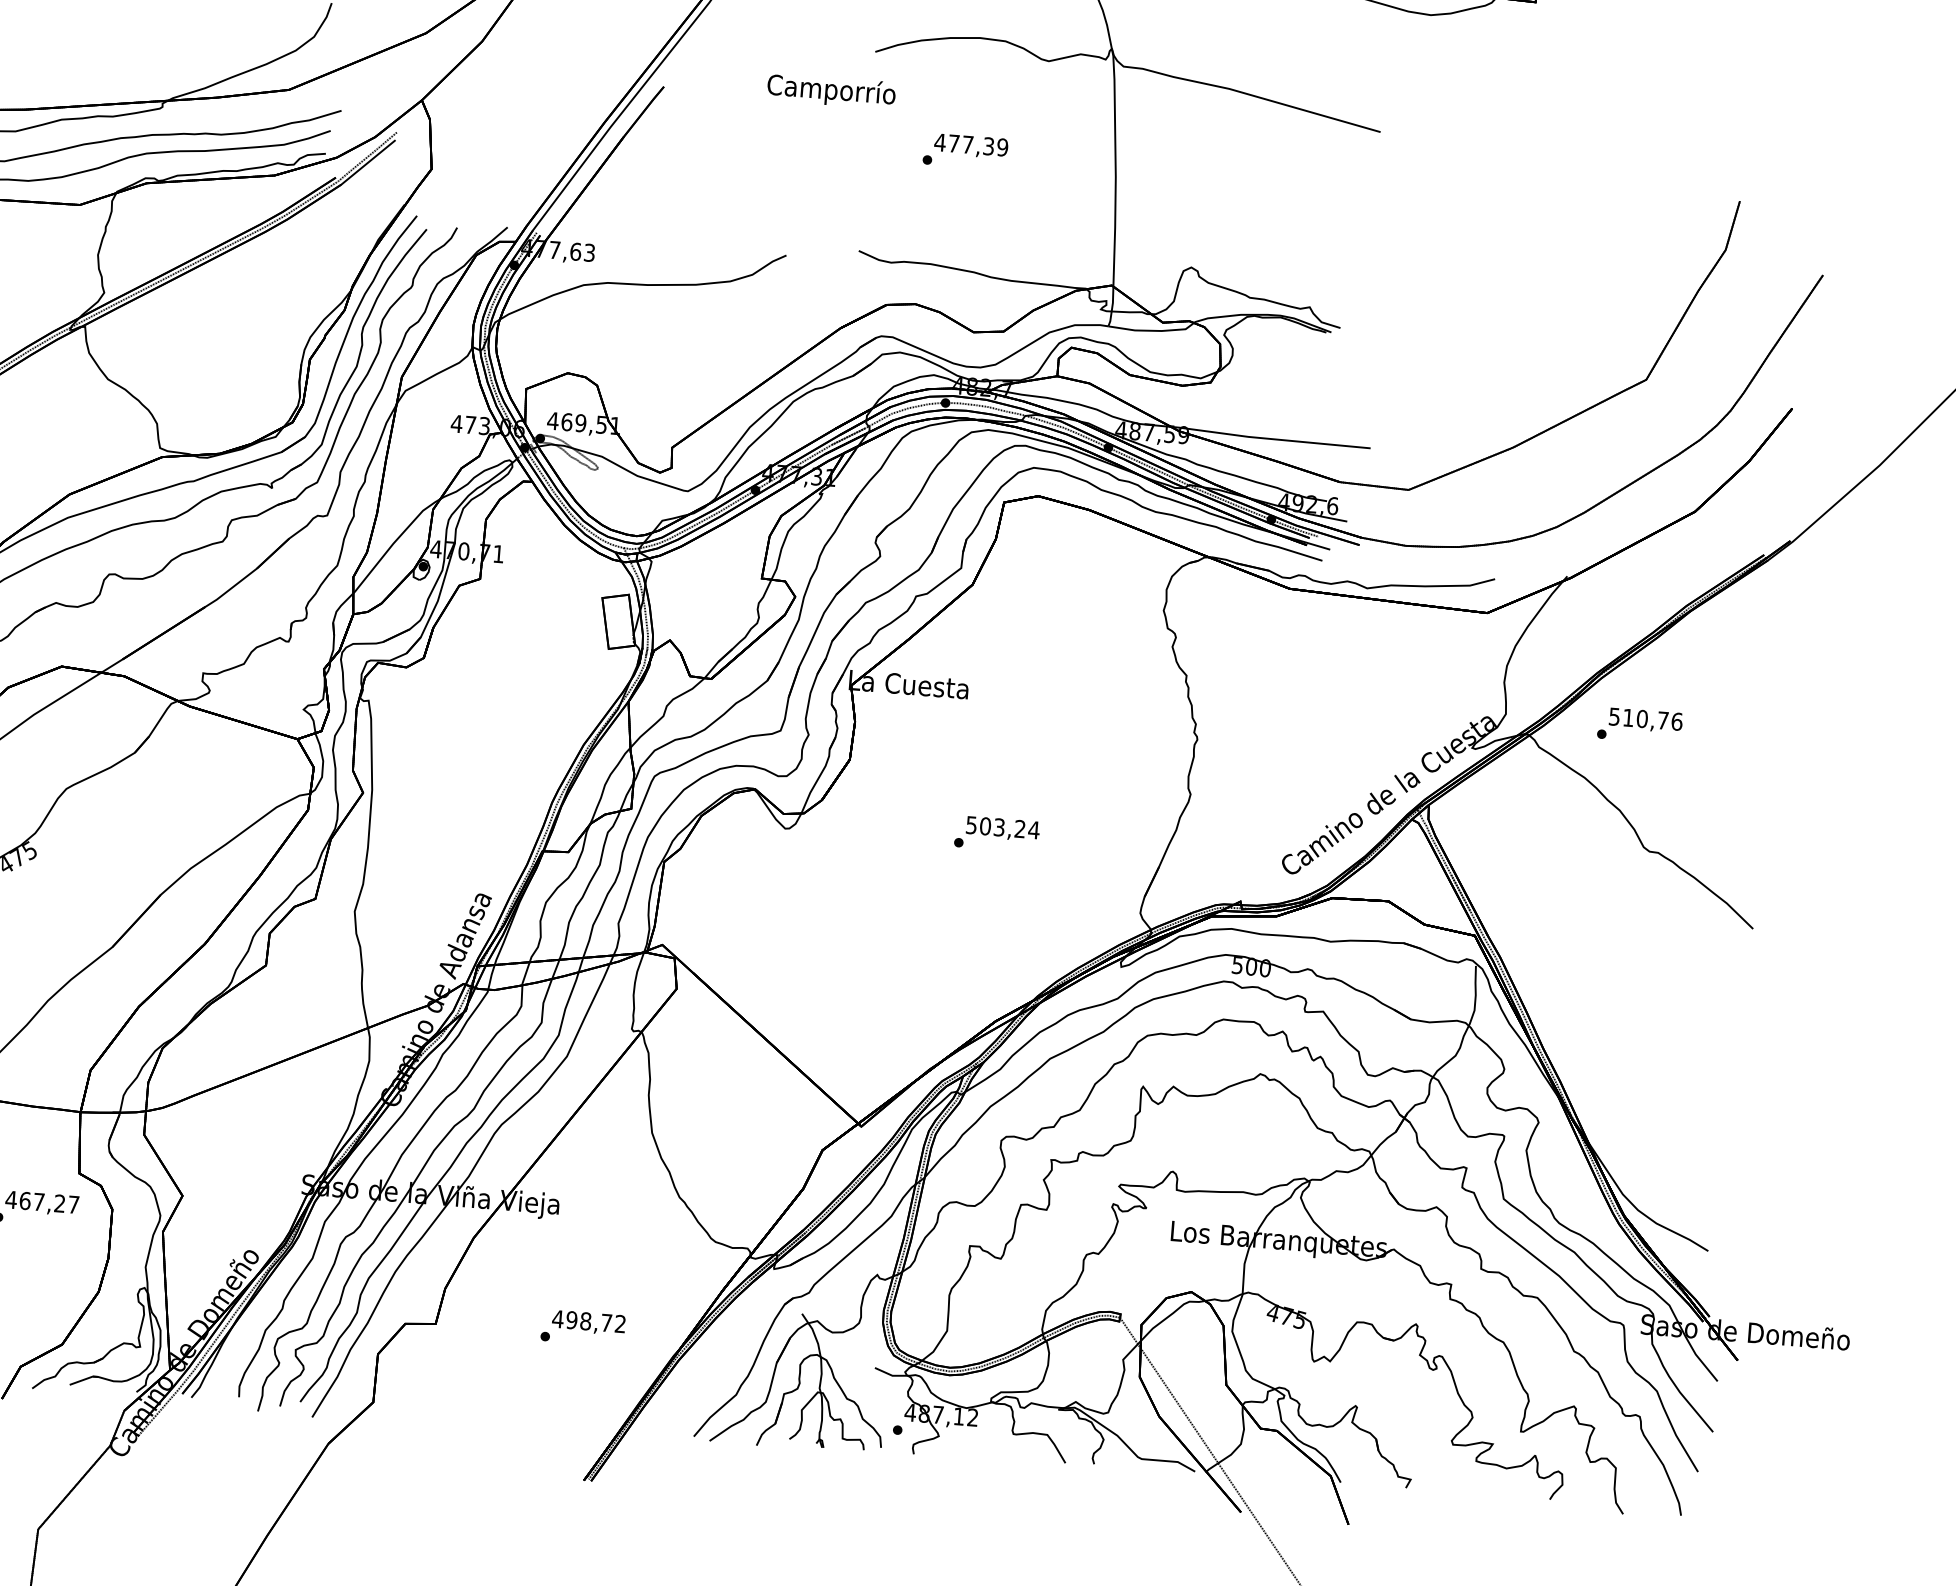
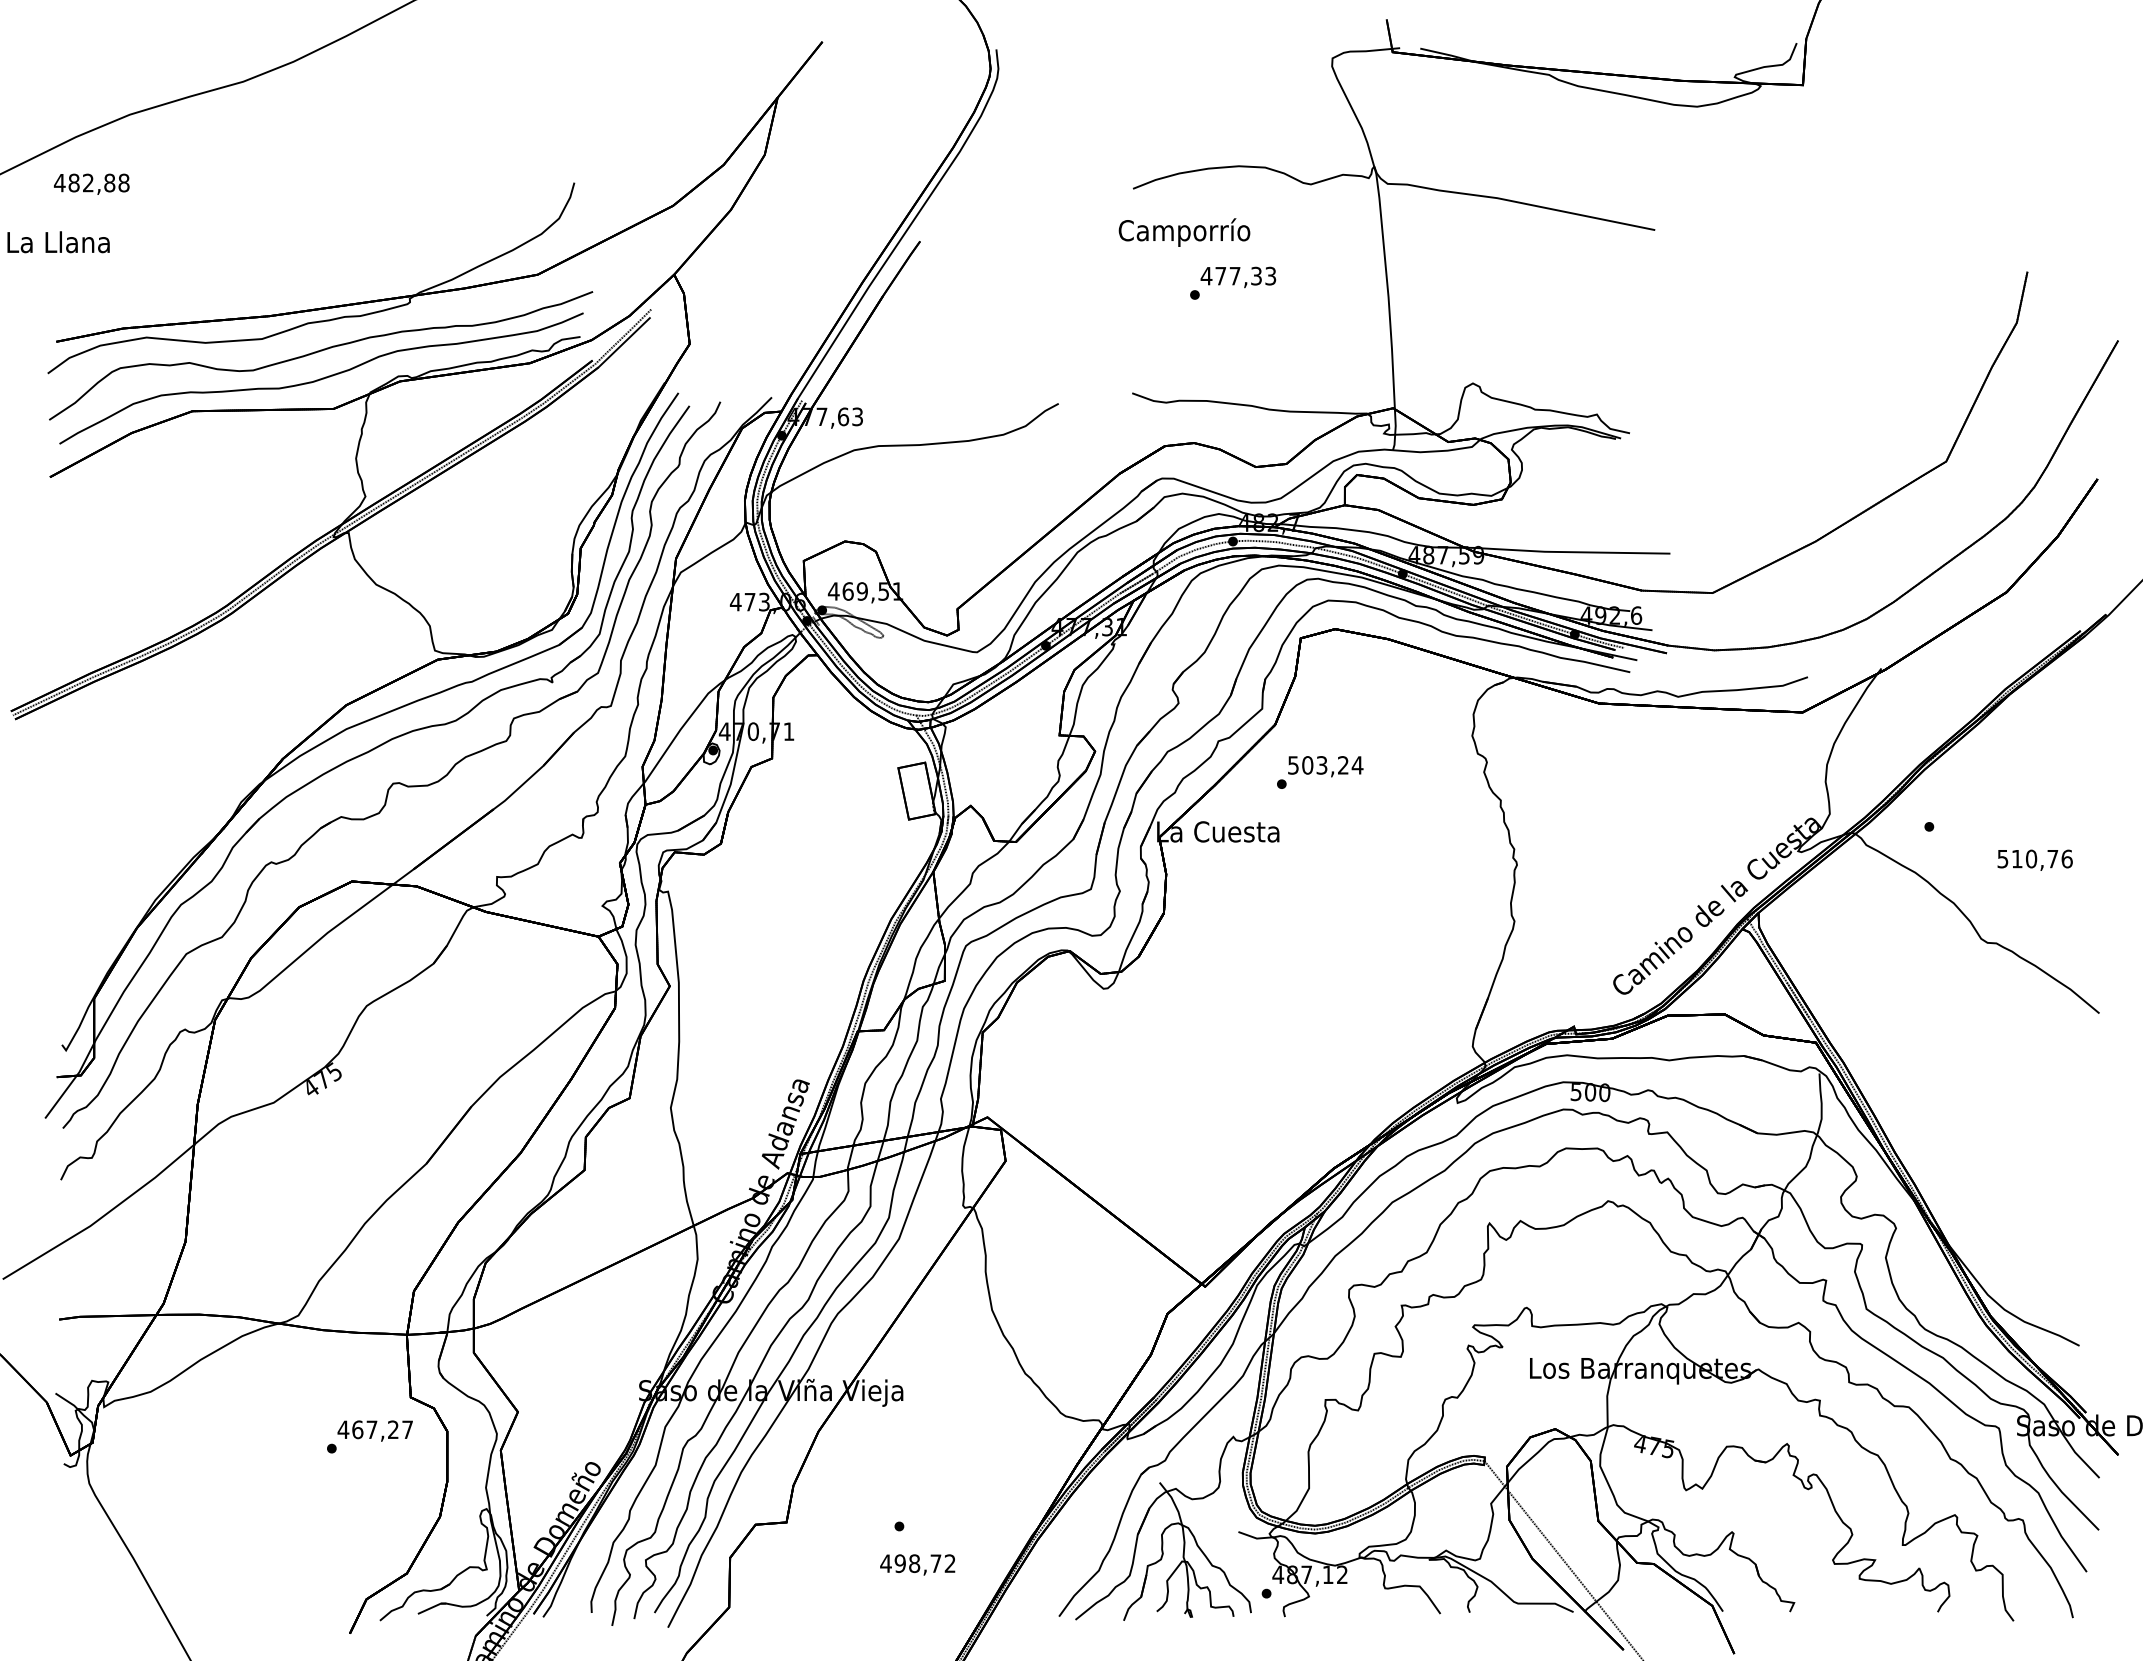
text: (831, 91) -> (1184, 232), moved
text: (1002, 147) -> (1270, 276), 477,39 -> 477,33
text: (1645, 719) -> (2034, 859), moved
text: (997, 834) -> (1320, 772), moved
text: (588, 1322) -> (917, 1564), moved

